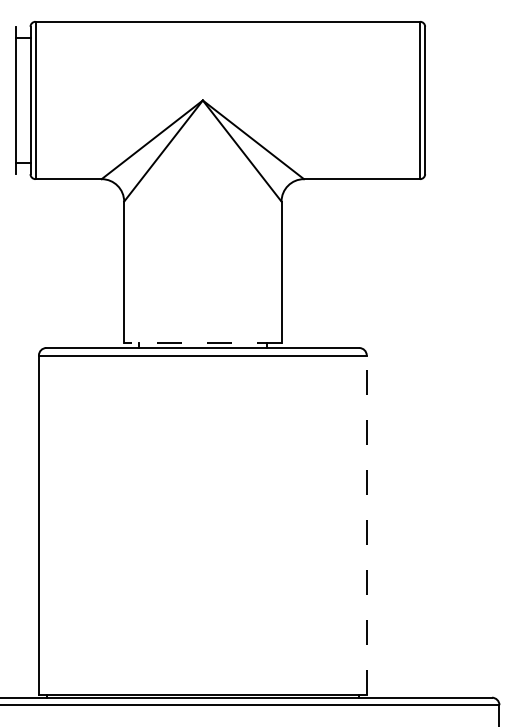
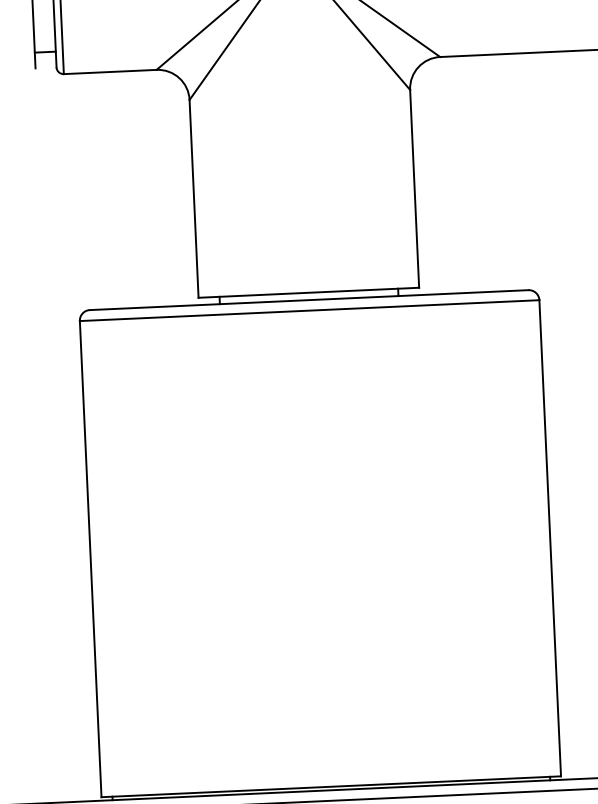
line: (202, 342) -> (308, 292), dashed -> solid
line: (366, 525) -> (549, 538), dashed -> solid

